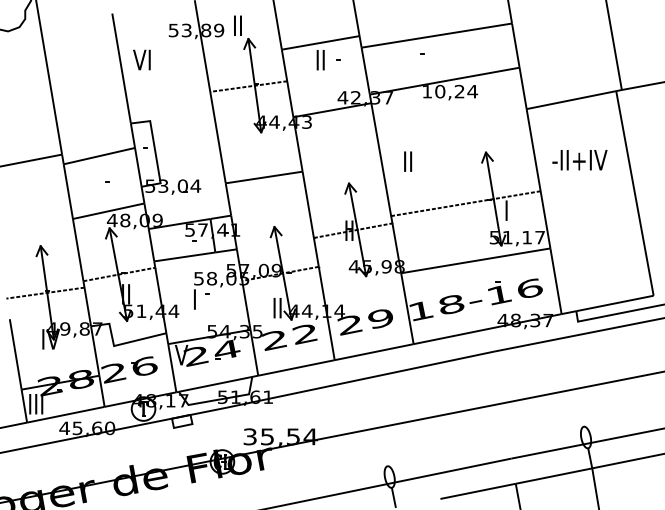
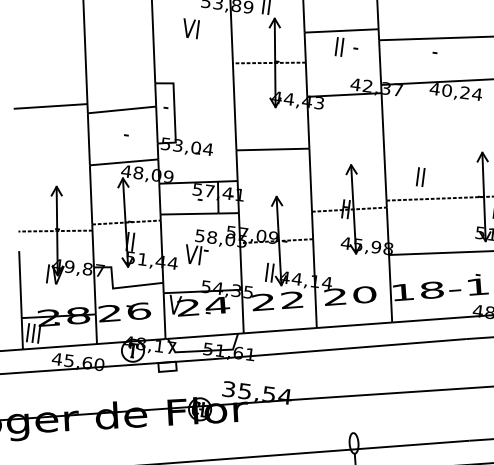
text: (141, 59) -> (190, 28), moved
text: (426, 91) -> (434, 88), 10,24 -> 40,24
text: (408, 161) -> (421, 177), moved
text: (193, 299) -> (192, 254), I -> VI
text: (380, 318) -> (364, 294), 29 -> 20

